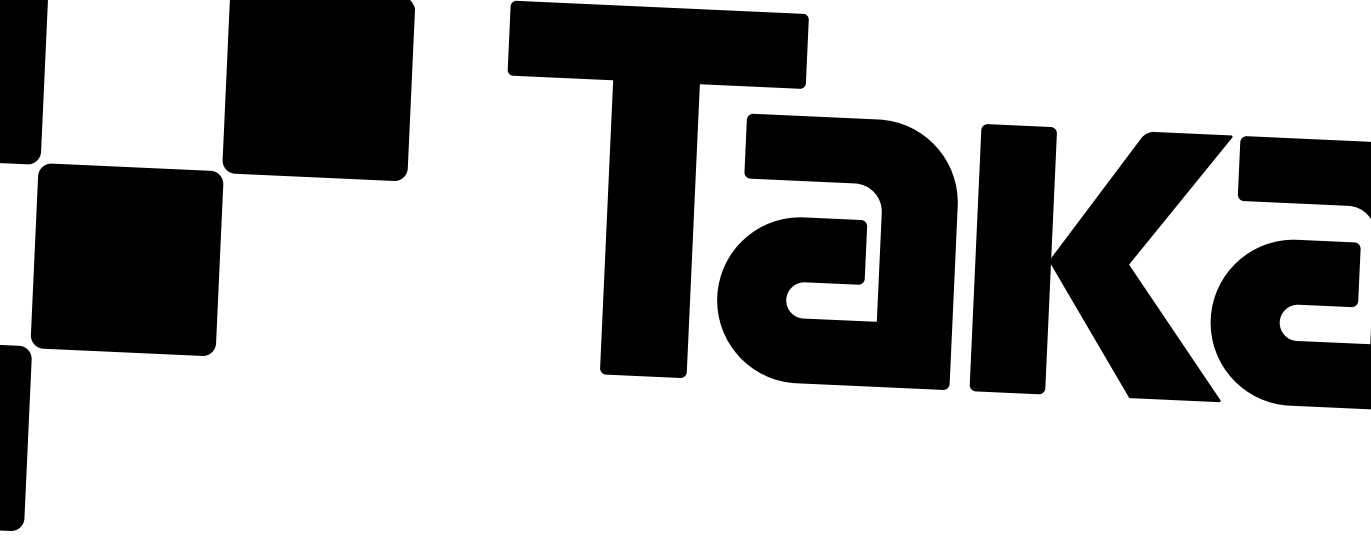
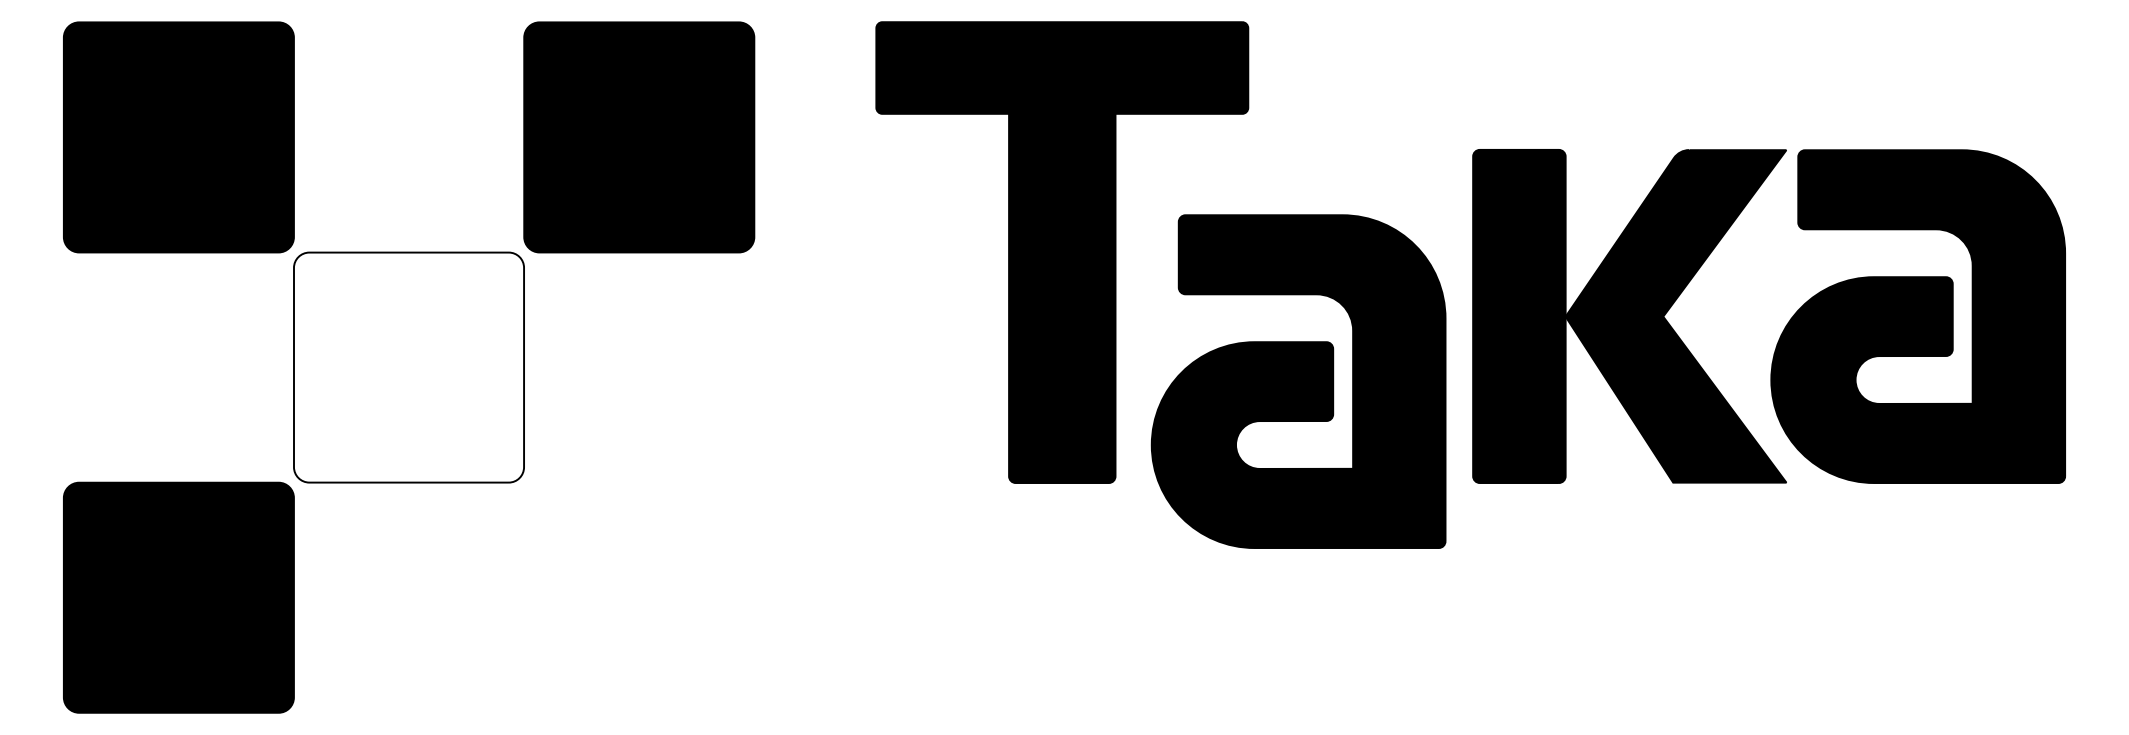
part: (837, 251) -> (1298, 381), moved
fill: (127, 259) -> (409, 367), removed

